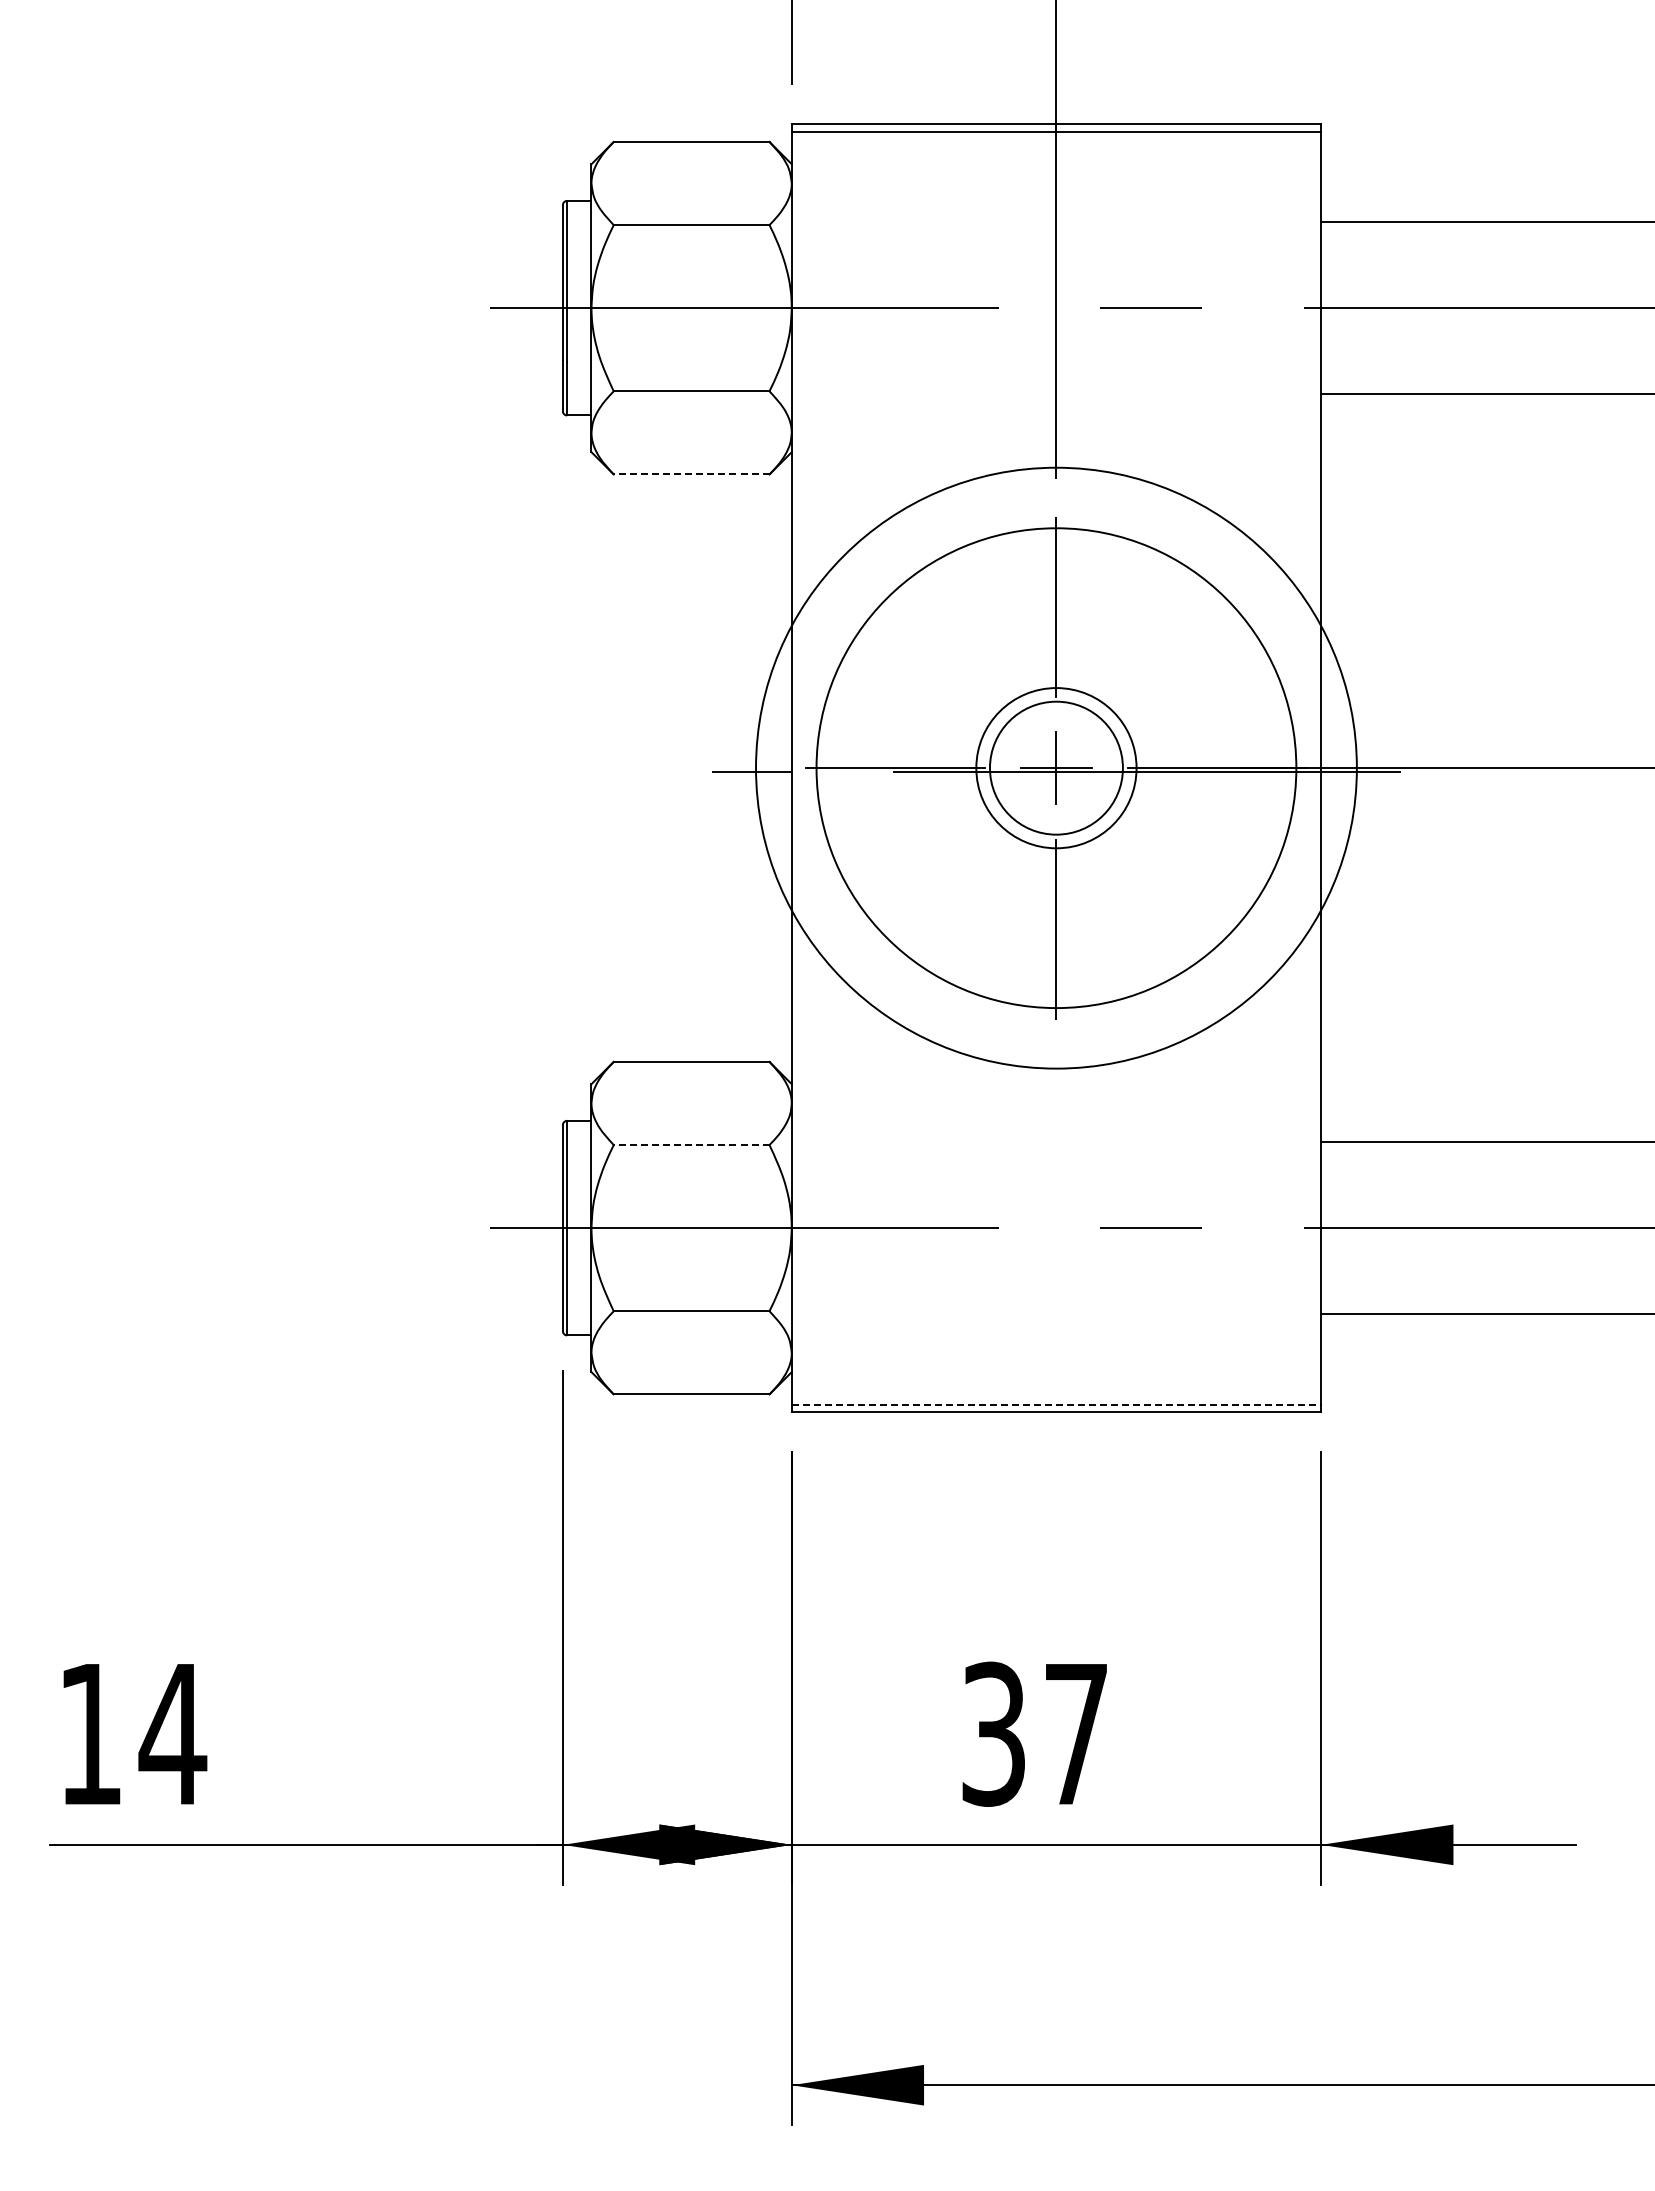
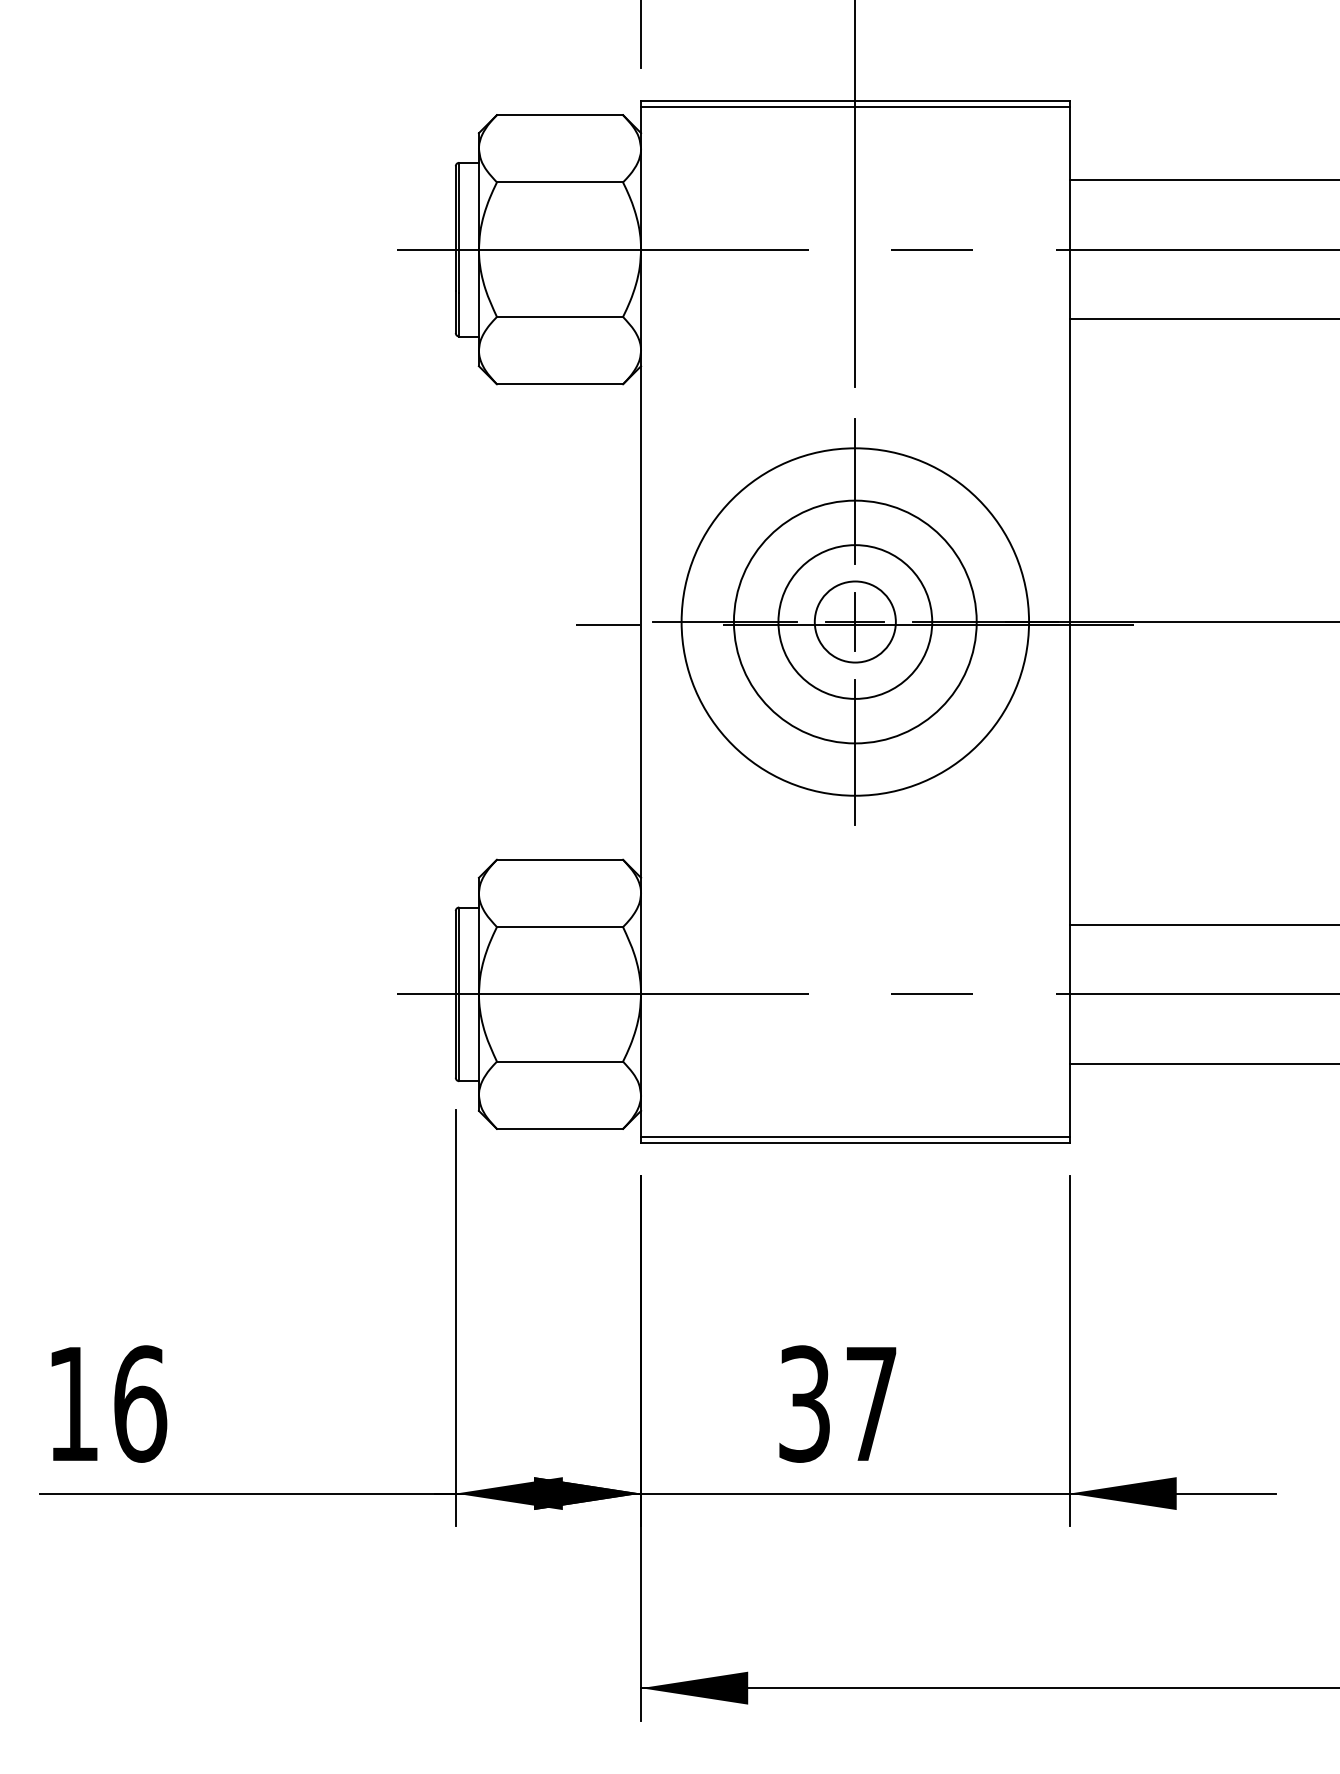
line: (691, 474) -> (559, 384), dashed -> solid
circle: (1056, 767) -> (855, 621), size x0.71
circle: (1056, 768) -> (855, 622), size x0.62
circle: (1056, 768) -> (855, 622), size x0.62
circle: (1056, 768) -> (855, 622), size x1.43
line: (691, 1145) -> (559, 927), dashed -> solid
line: (1056, 1404) -> (855, 1137), dashed -> solid
text: (172, 1733) -> (139, 1403), 14 -> 16

